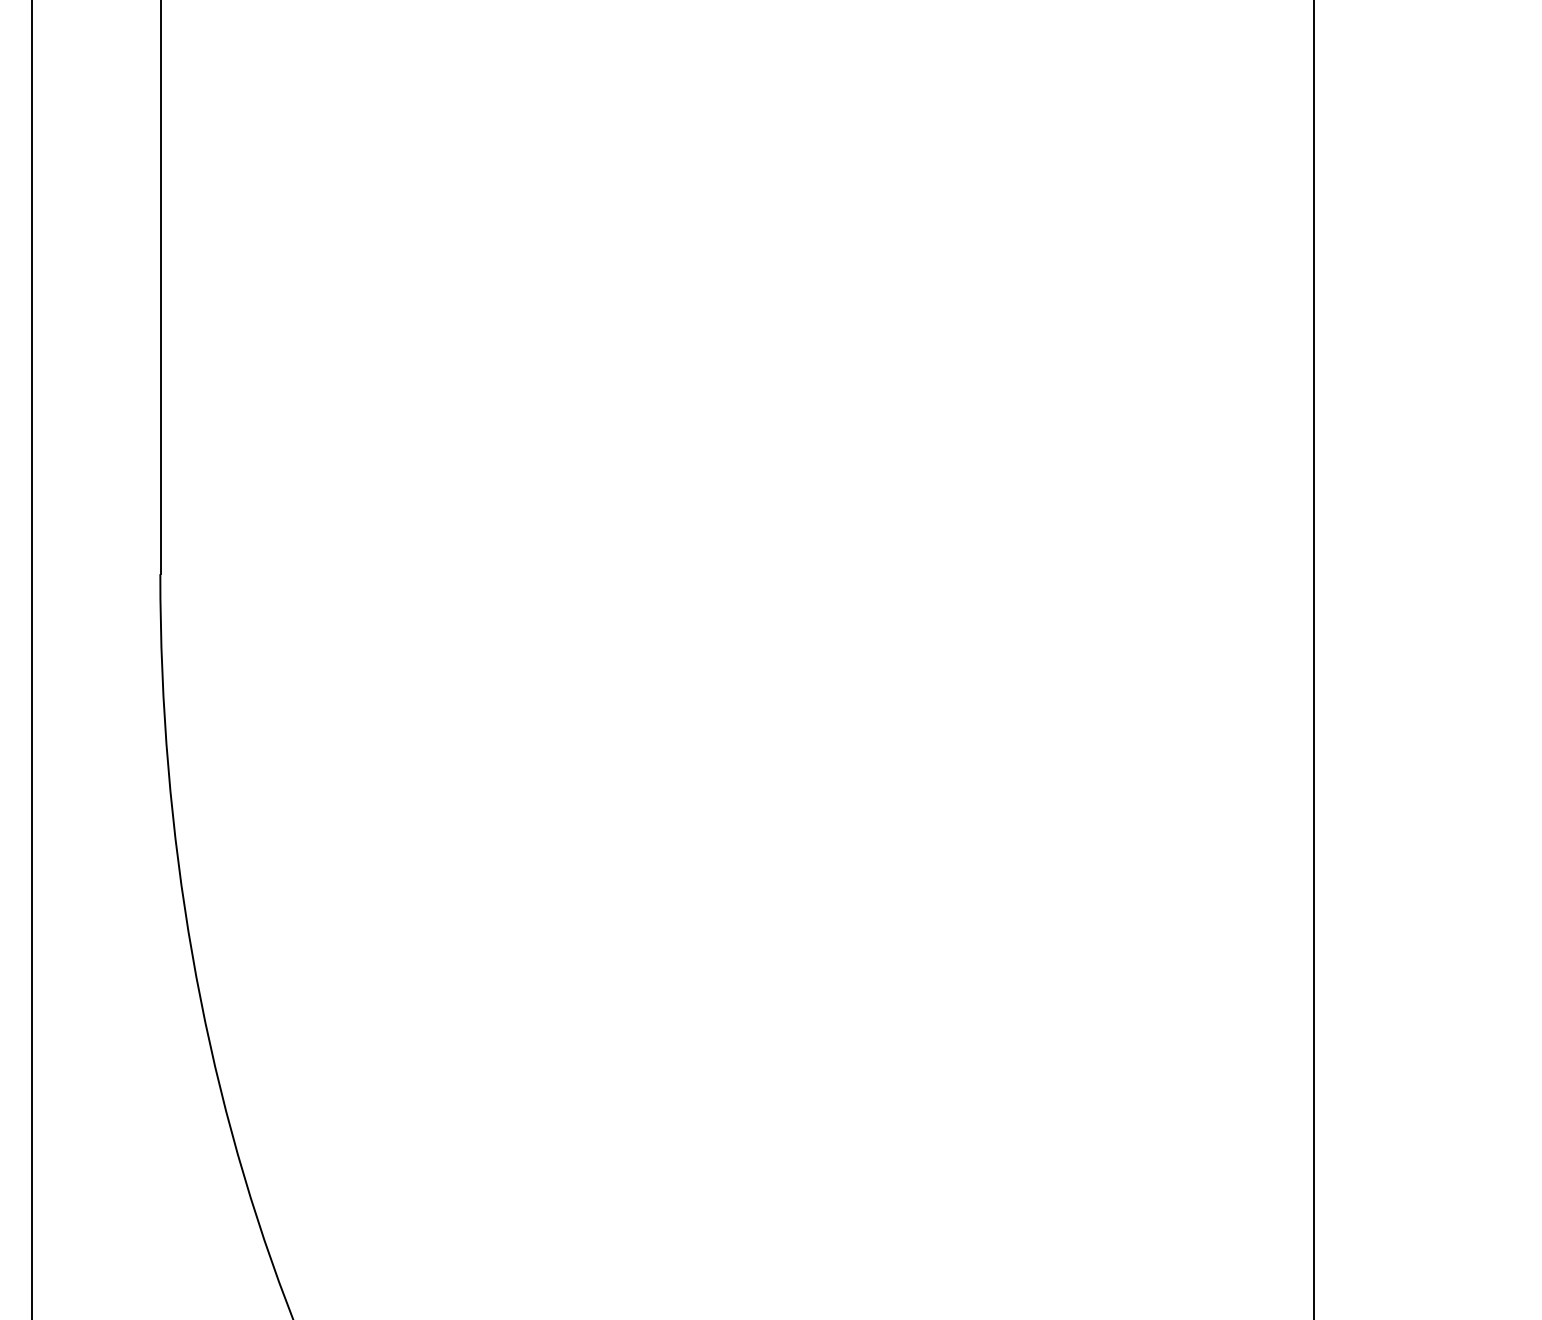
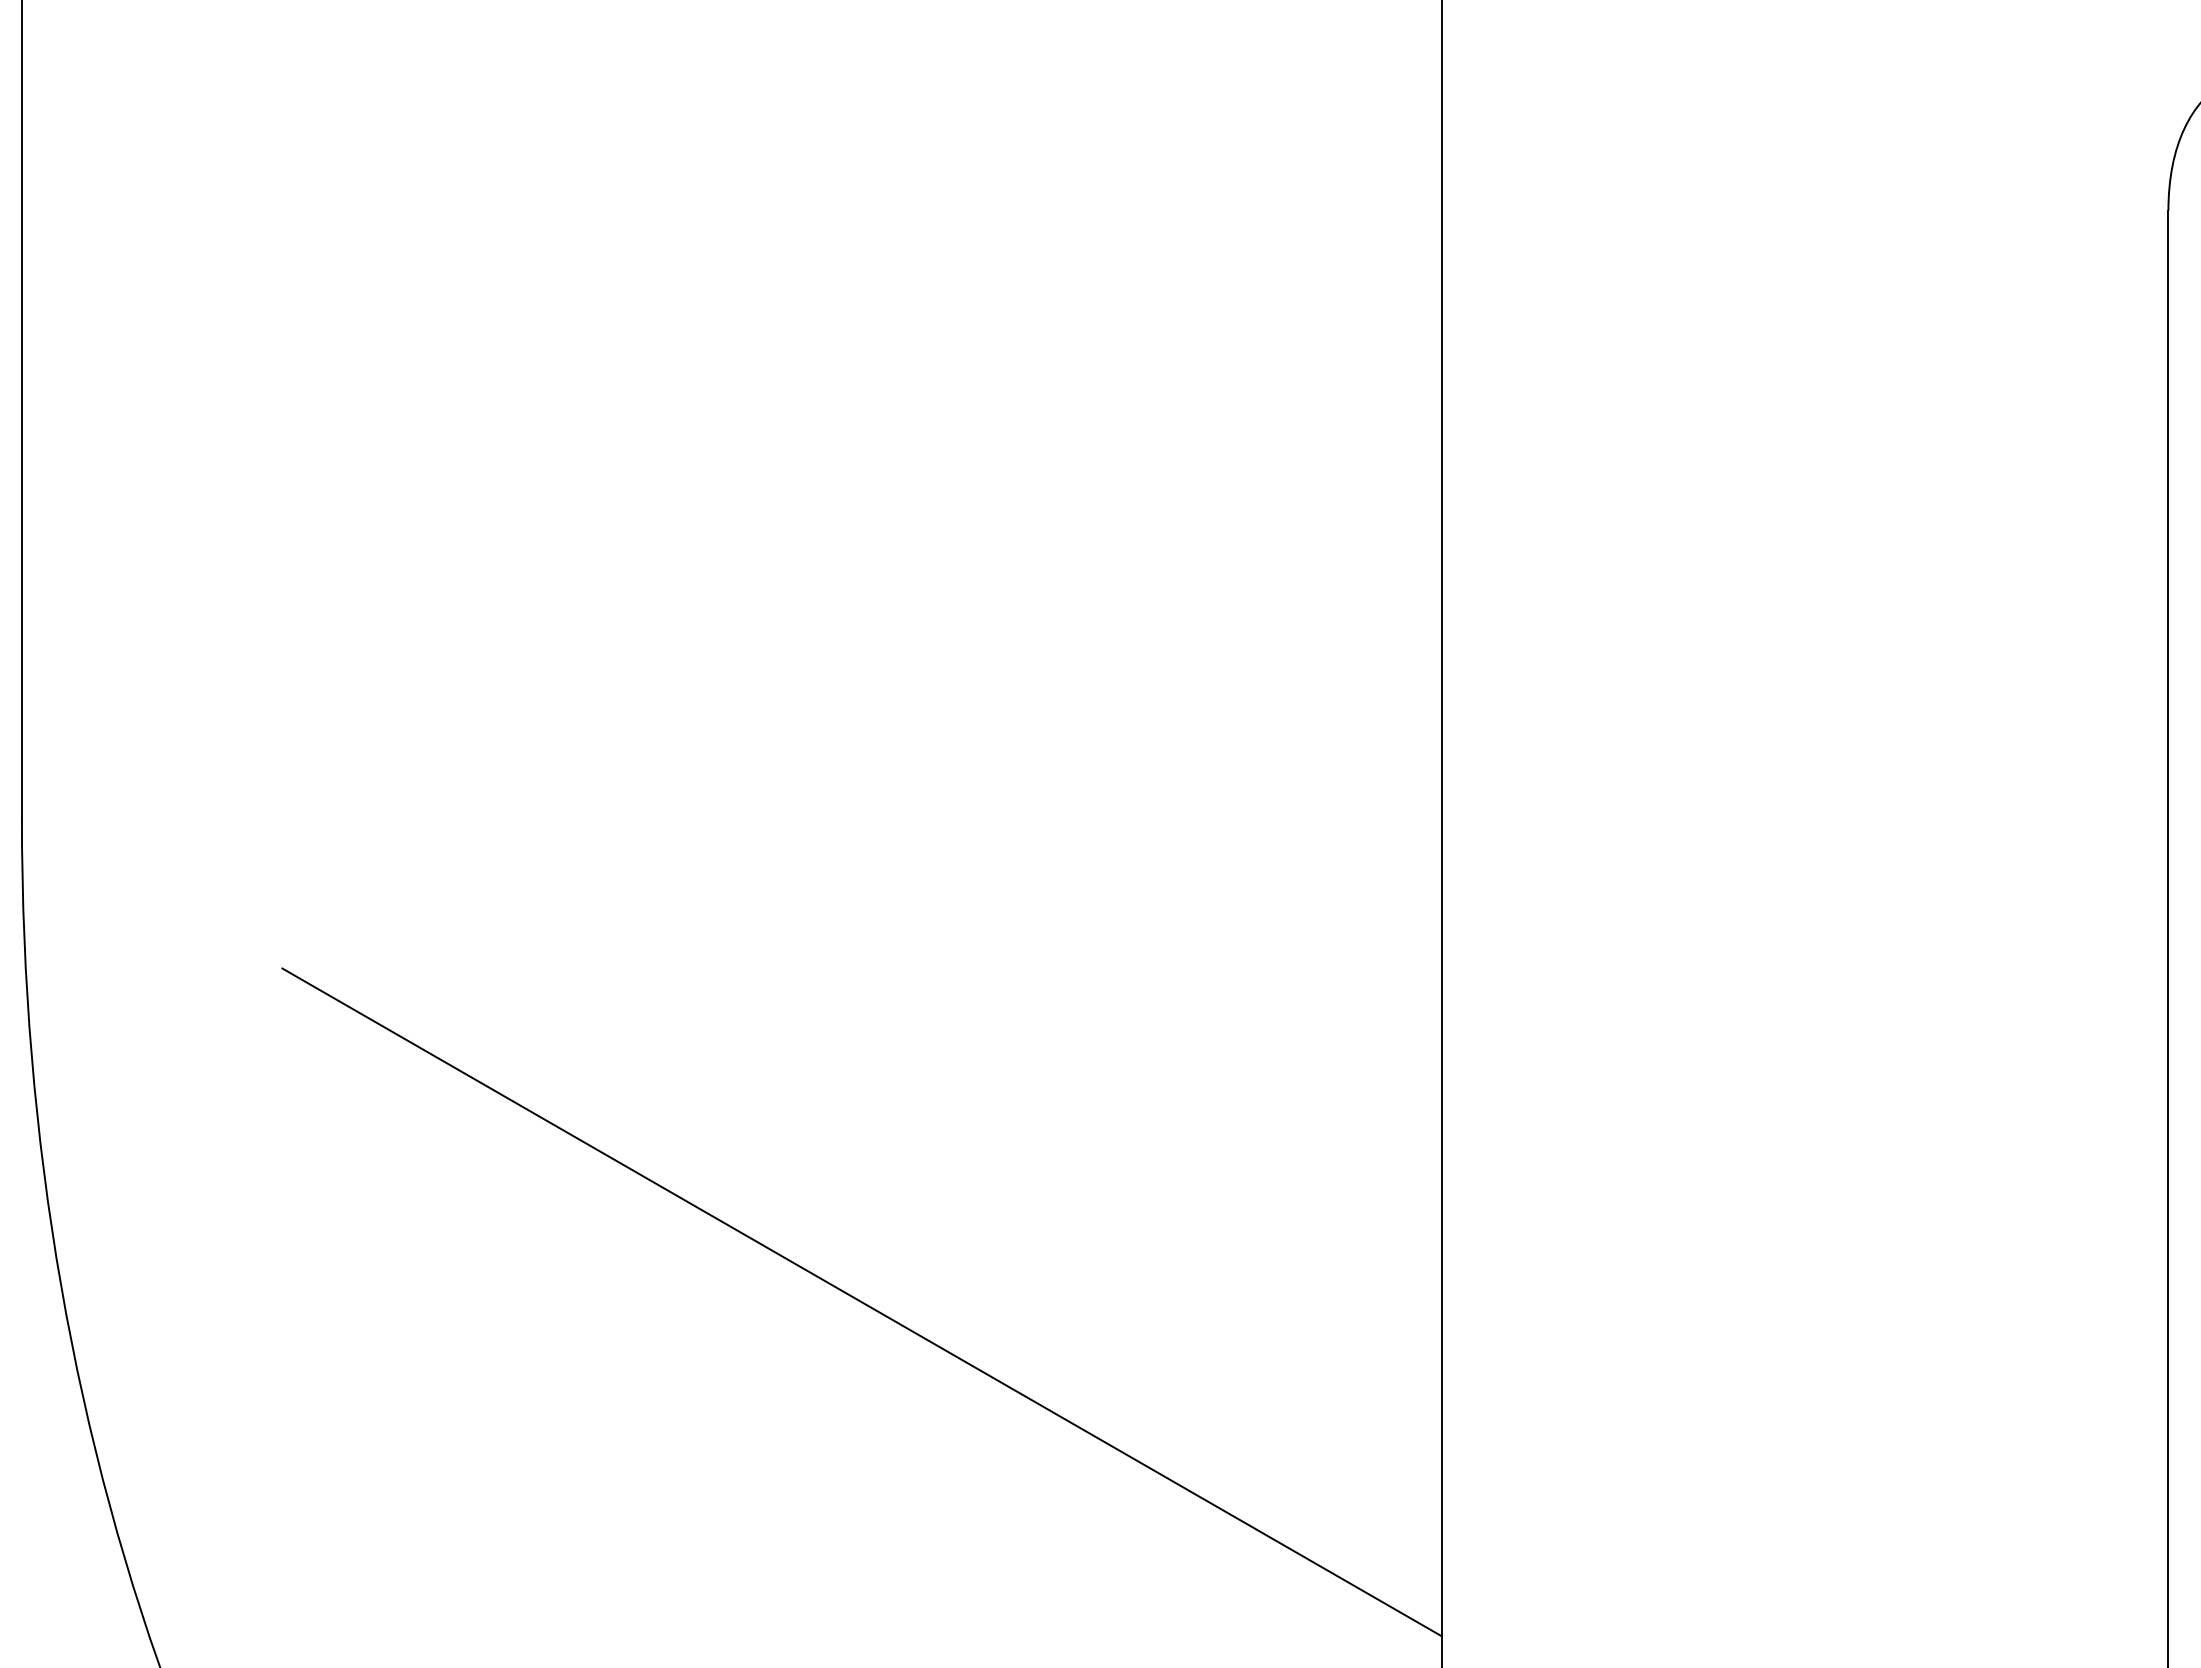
line: (842, 967) -> (861, 1302), added

